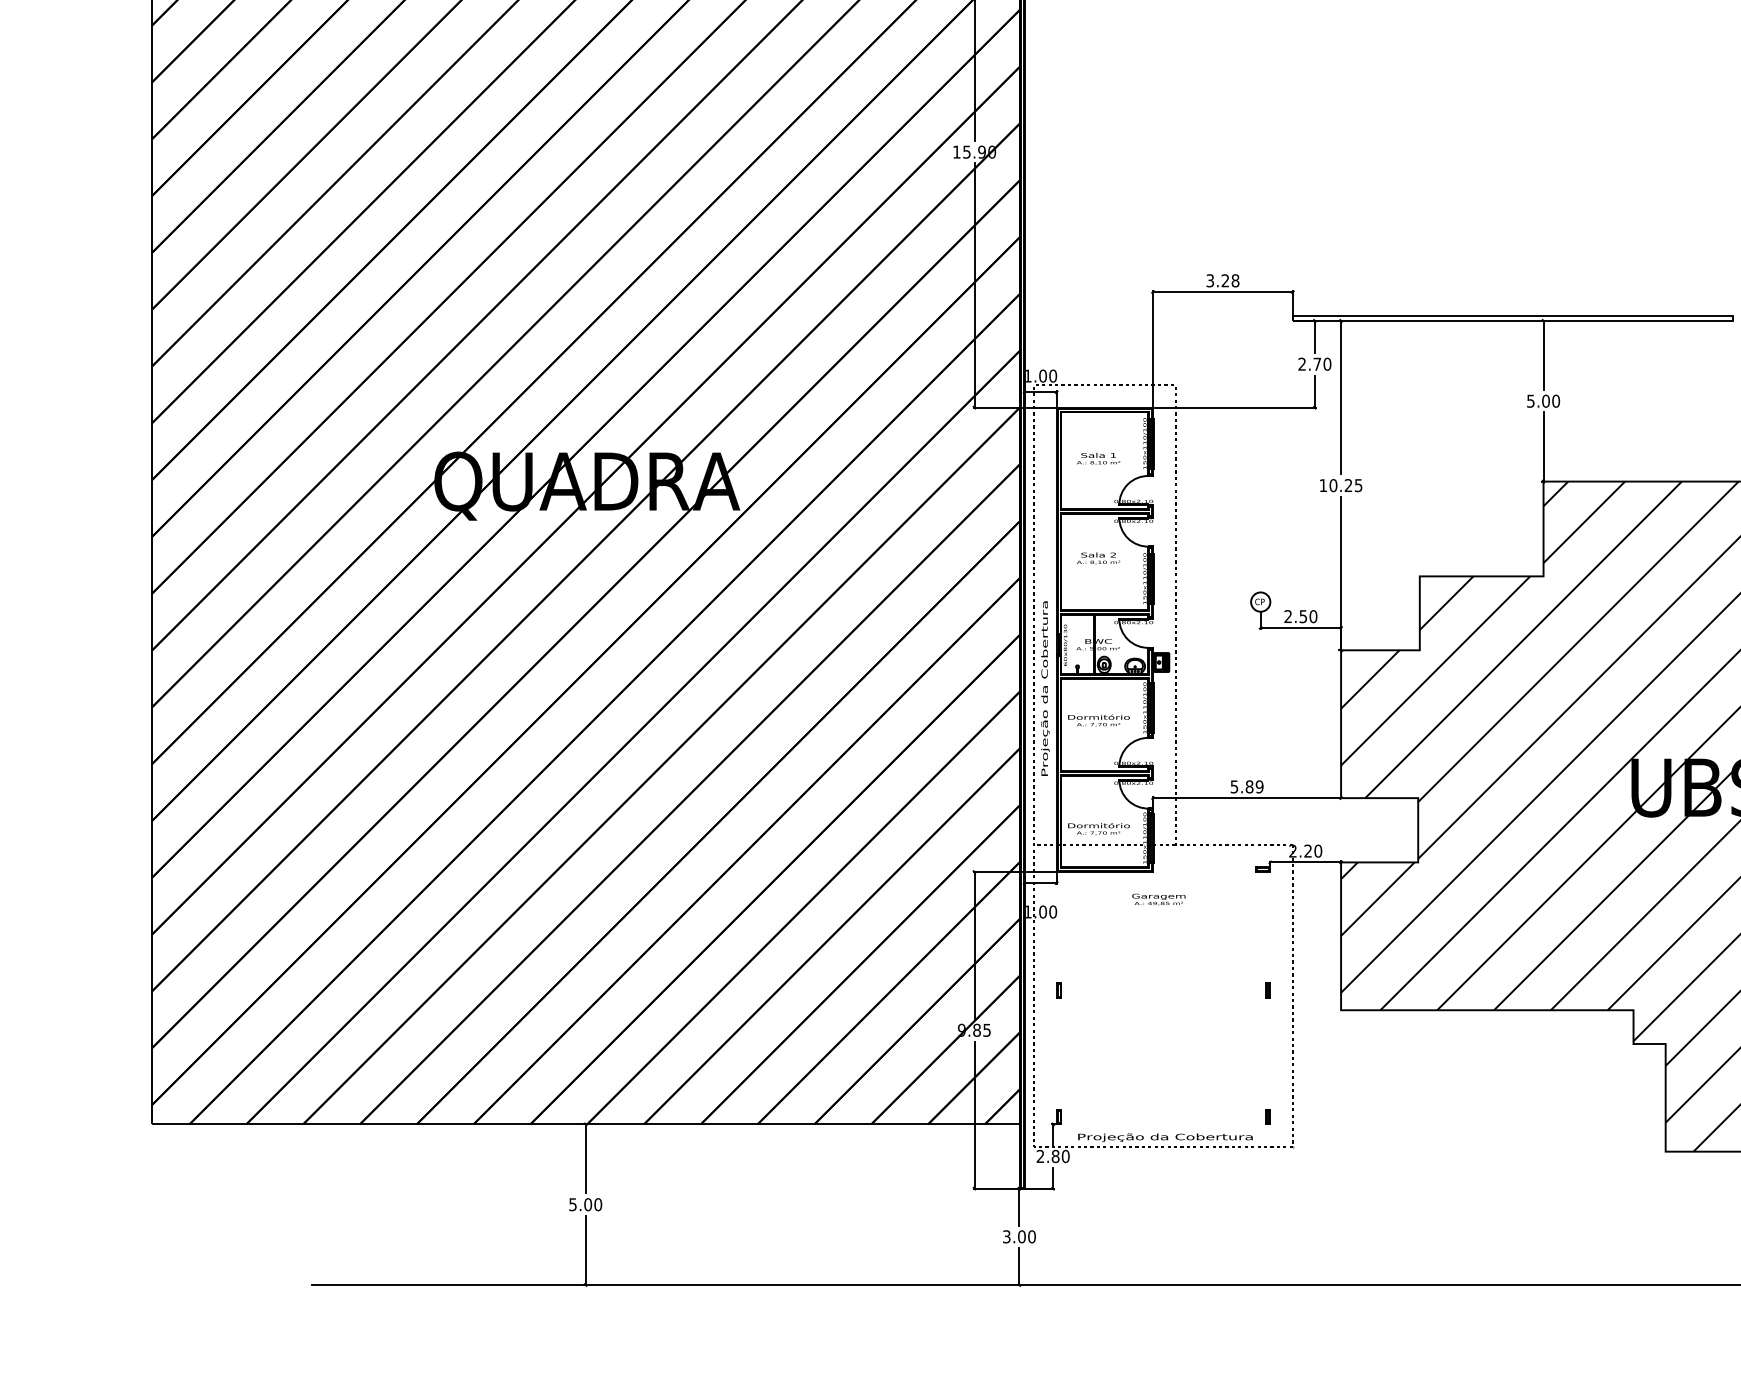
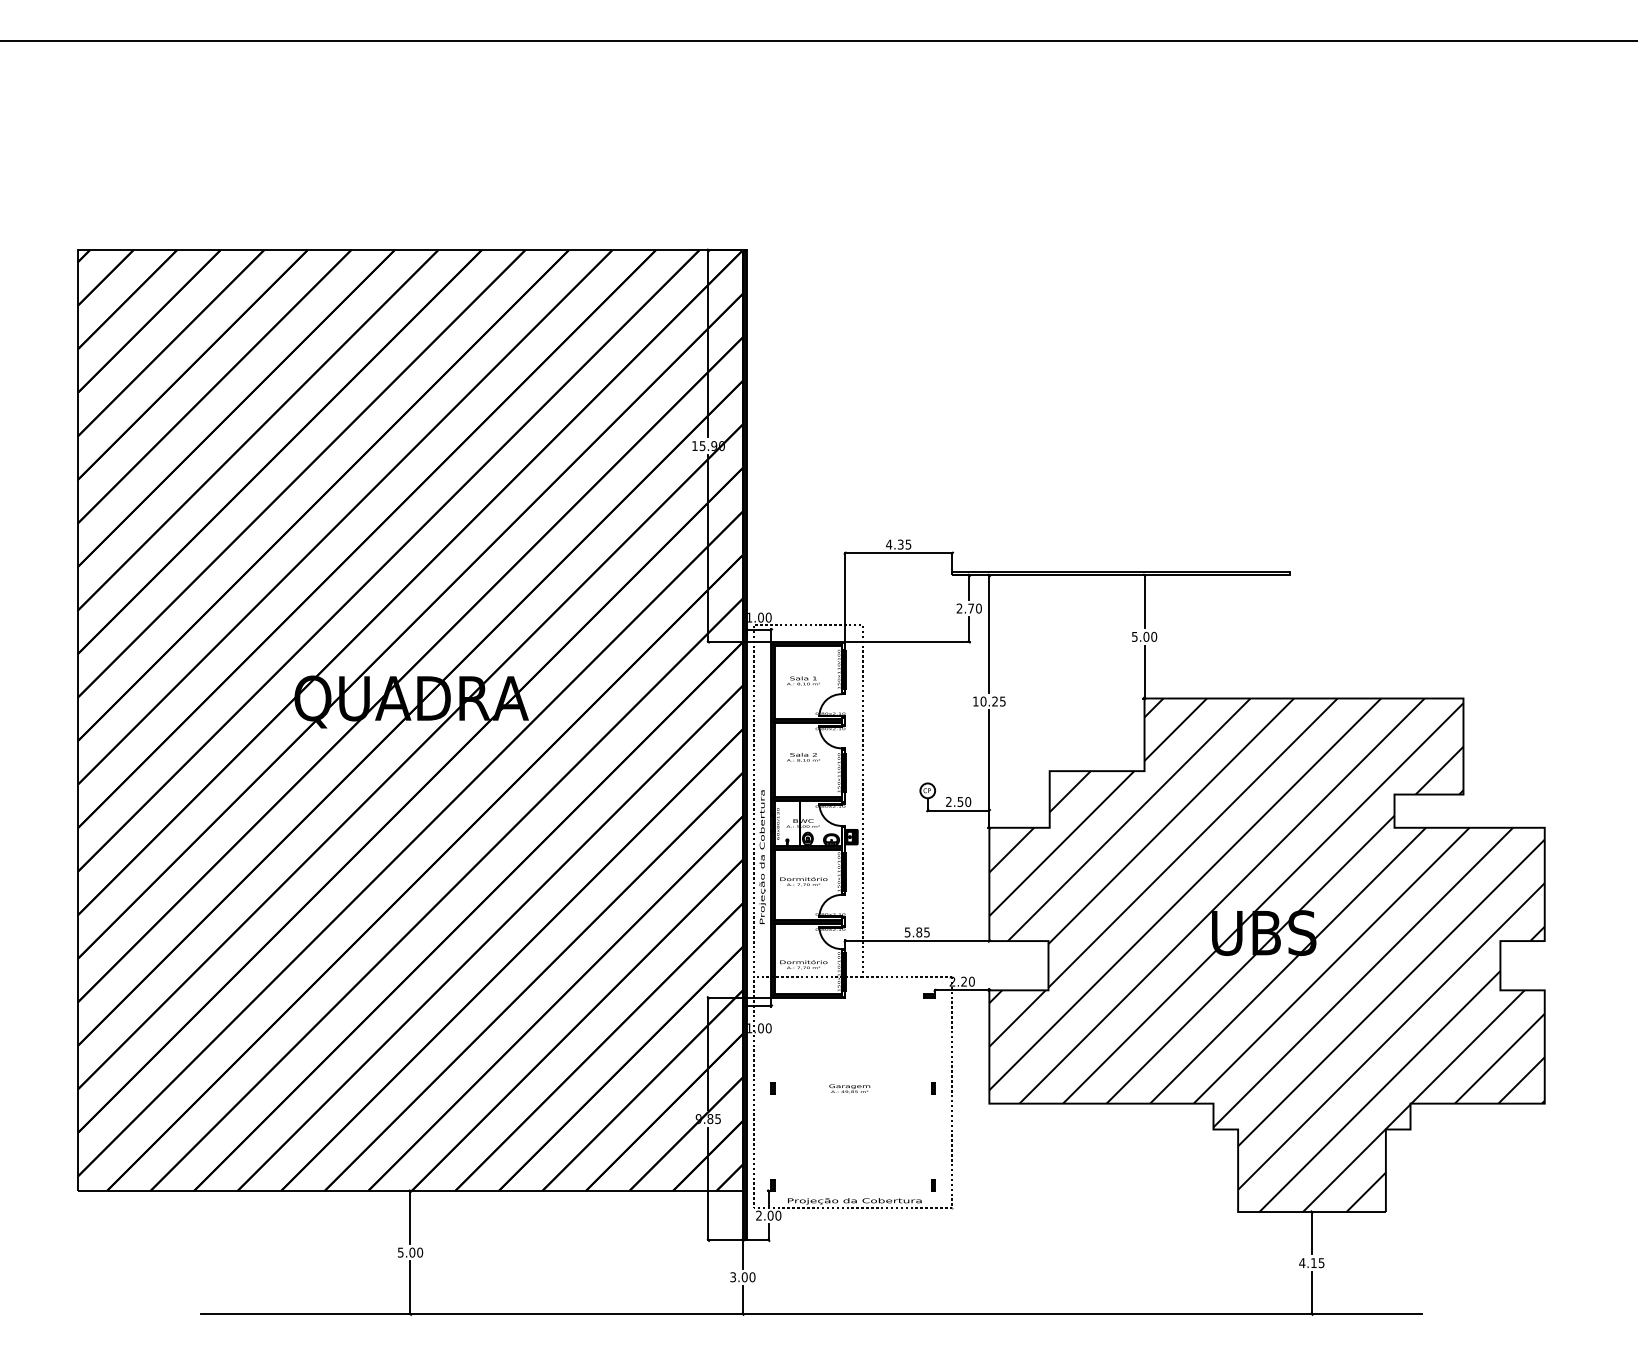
text: (1222, 280) -> (898, 544), 3.28 -> 4.35
text: (1259, 786) -> (926, 932), 5.89 -> 5.85
text: (1158, 899) -> (849, 1088), moved
text: (1055, 1156) -> (770, 1215), 2.80 -> 2.00

